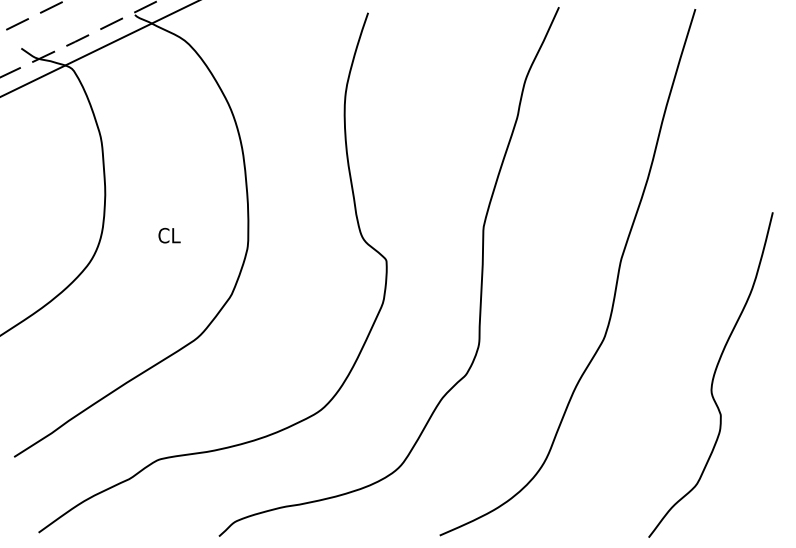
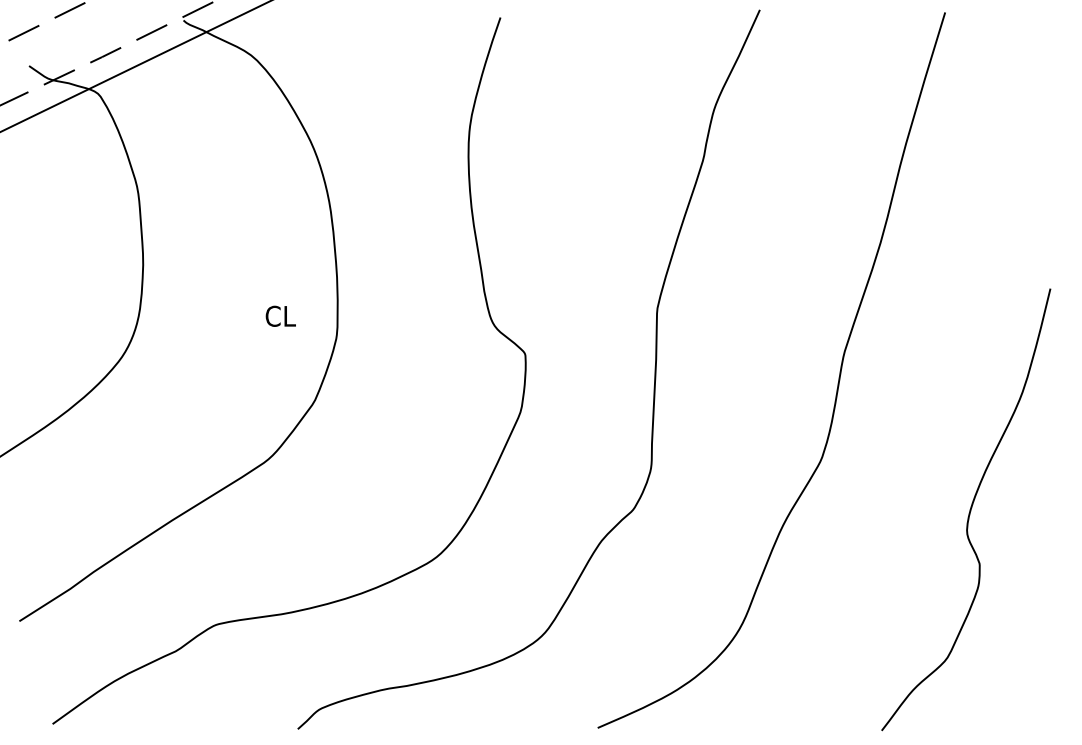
text: (169, 235) -> (280, 316), moved

